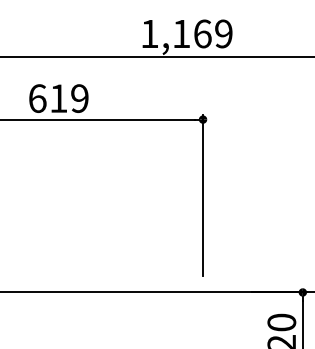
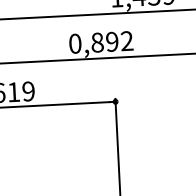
text: (186, 33) -> (100, 42), 1,169 -> 0,892

